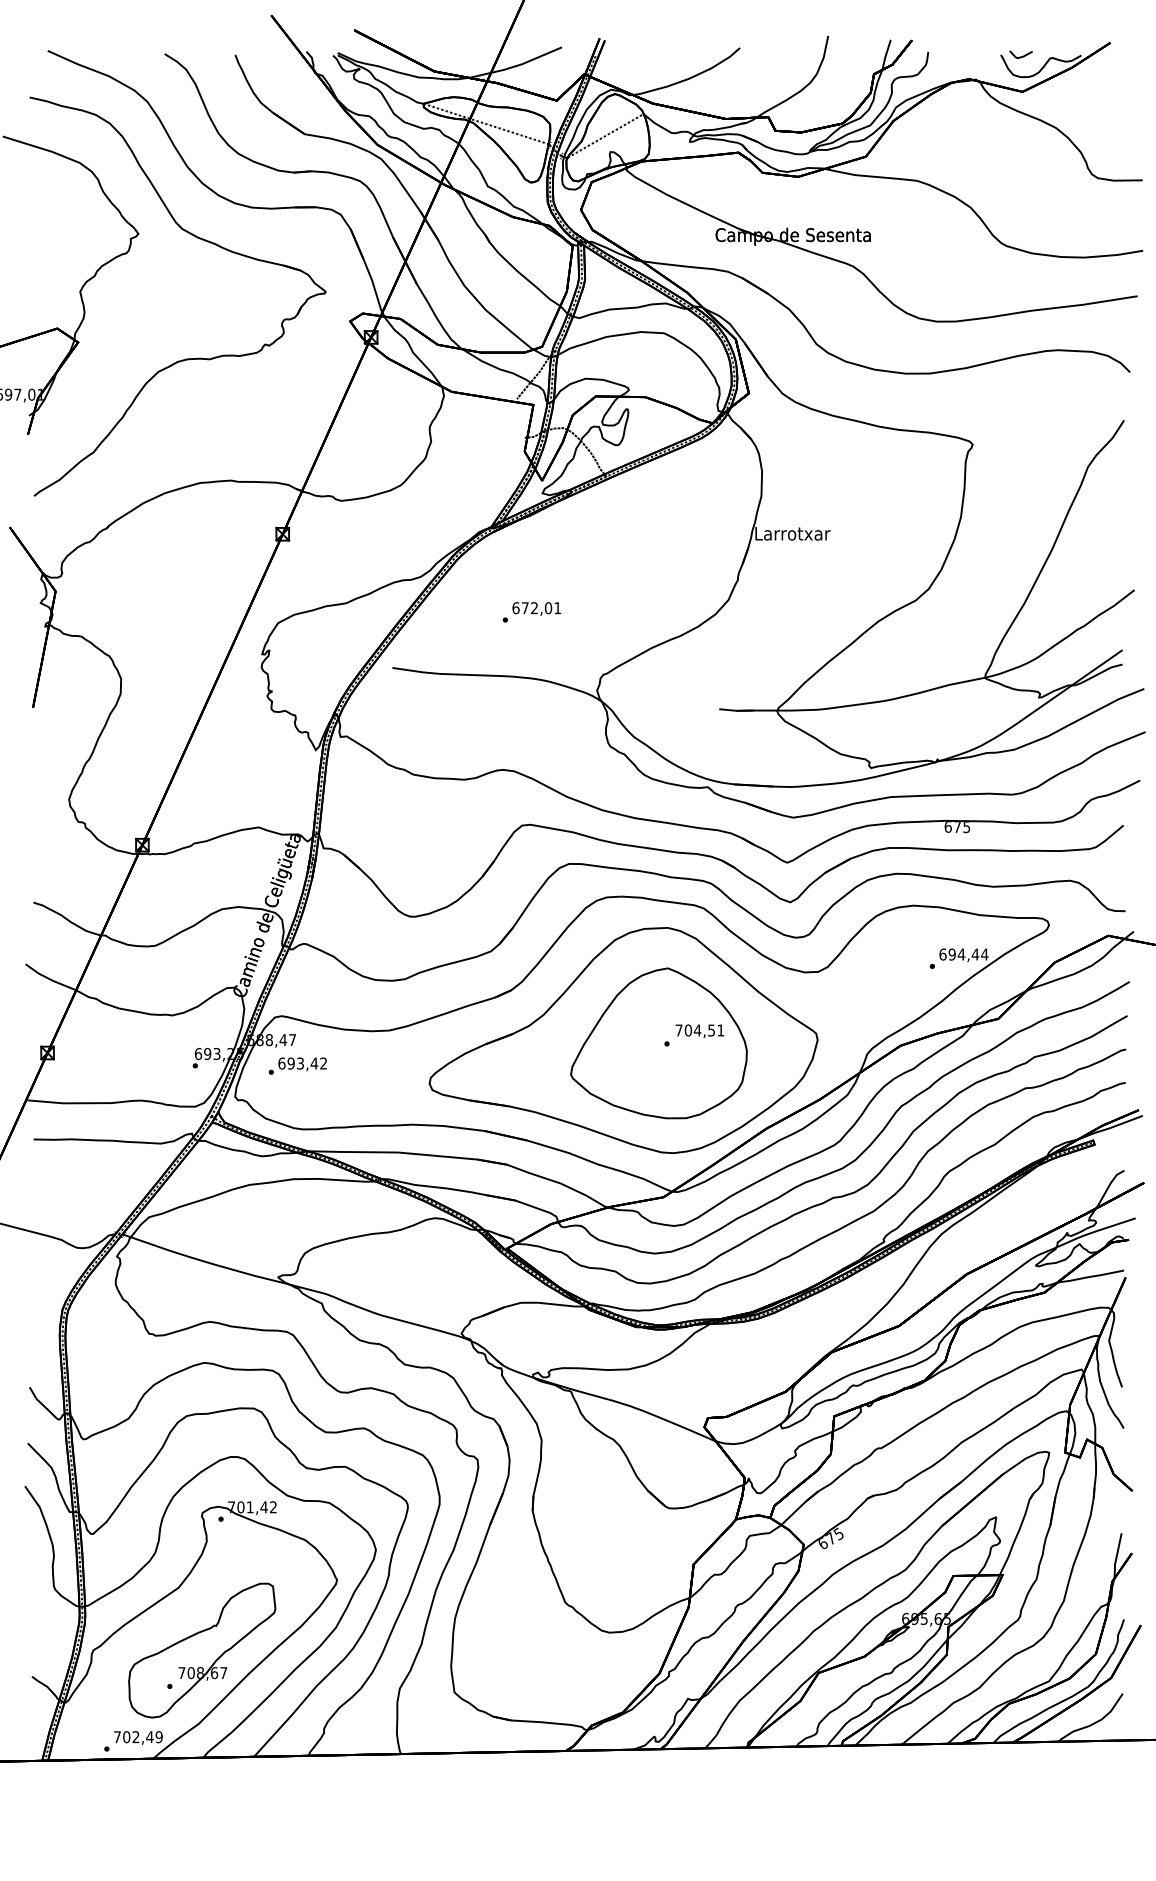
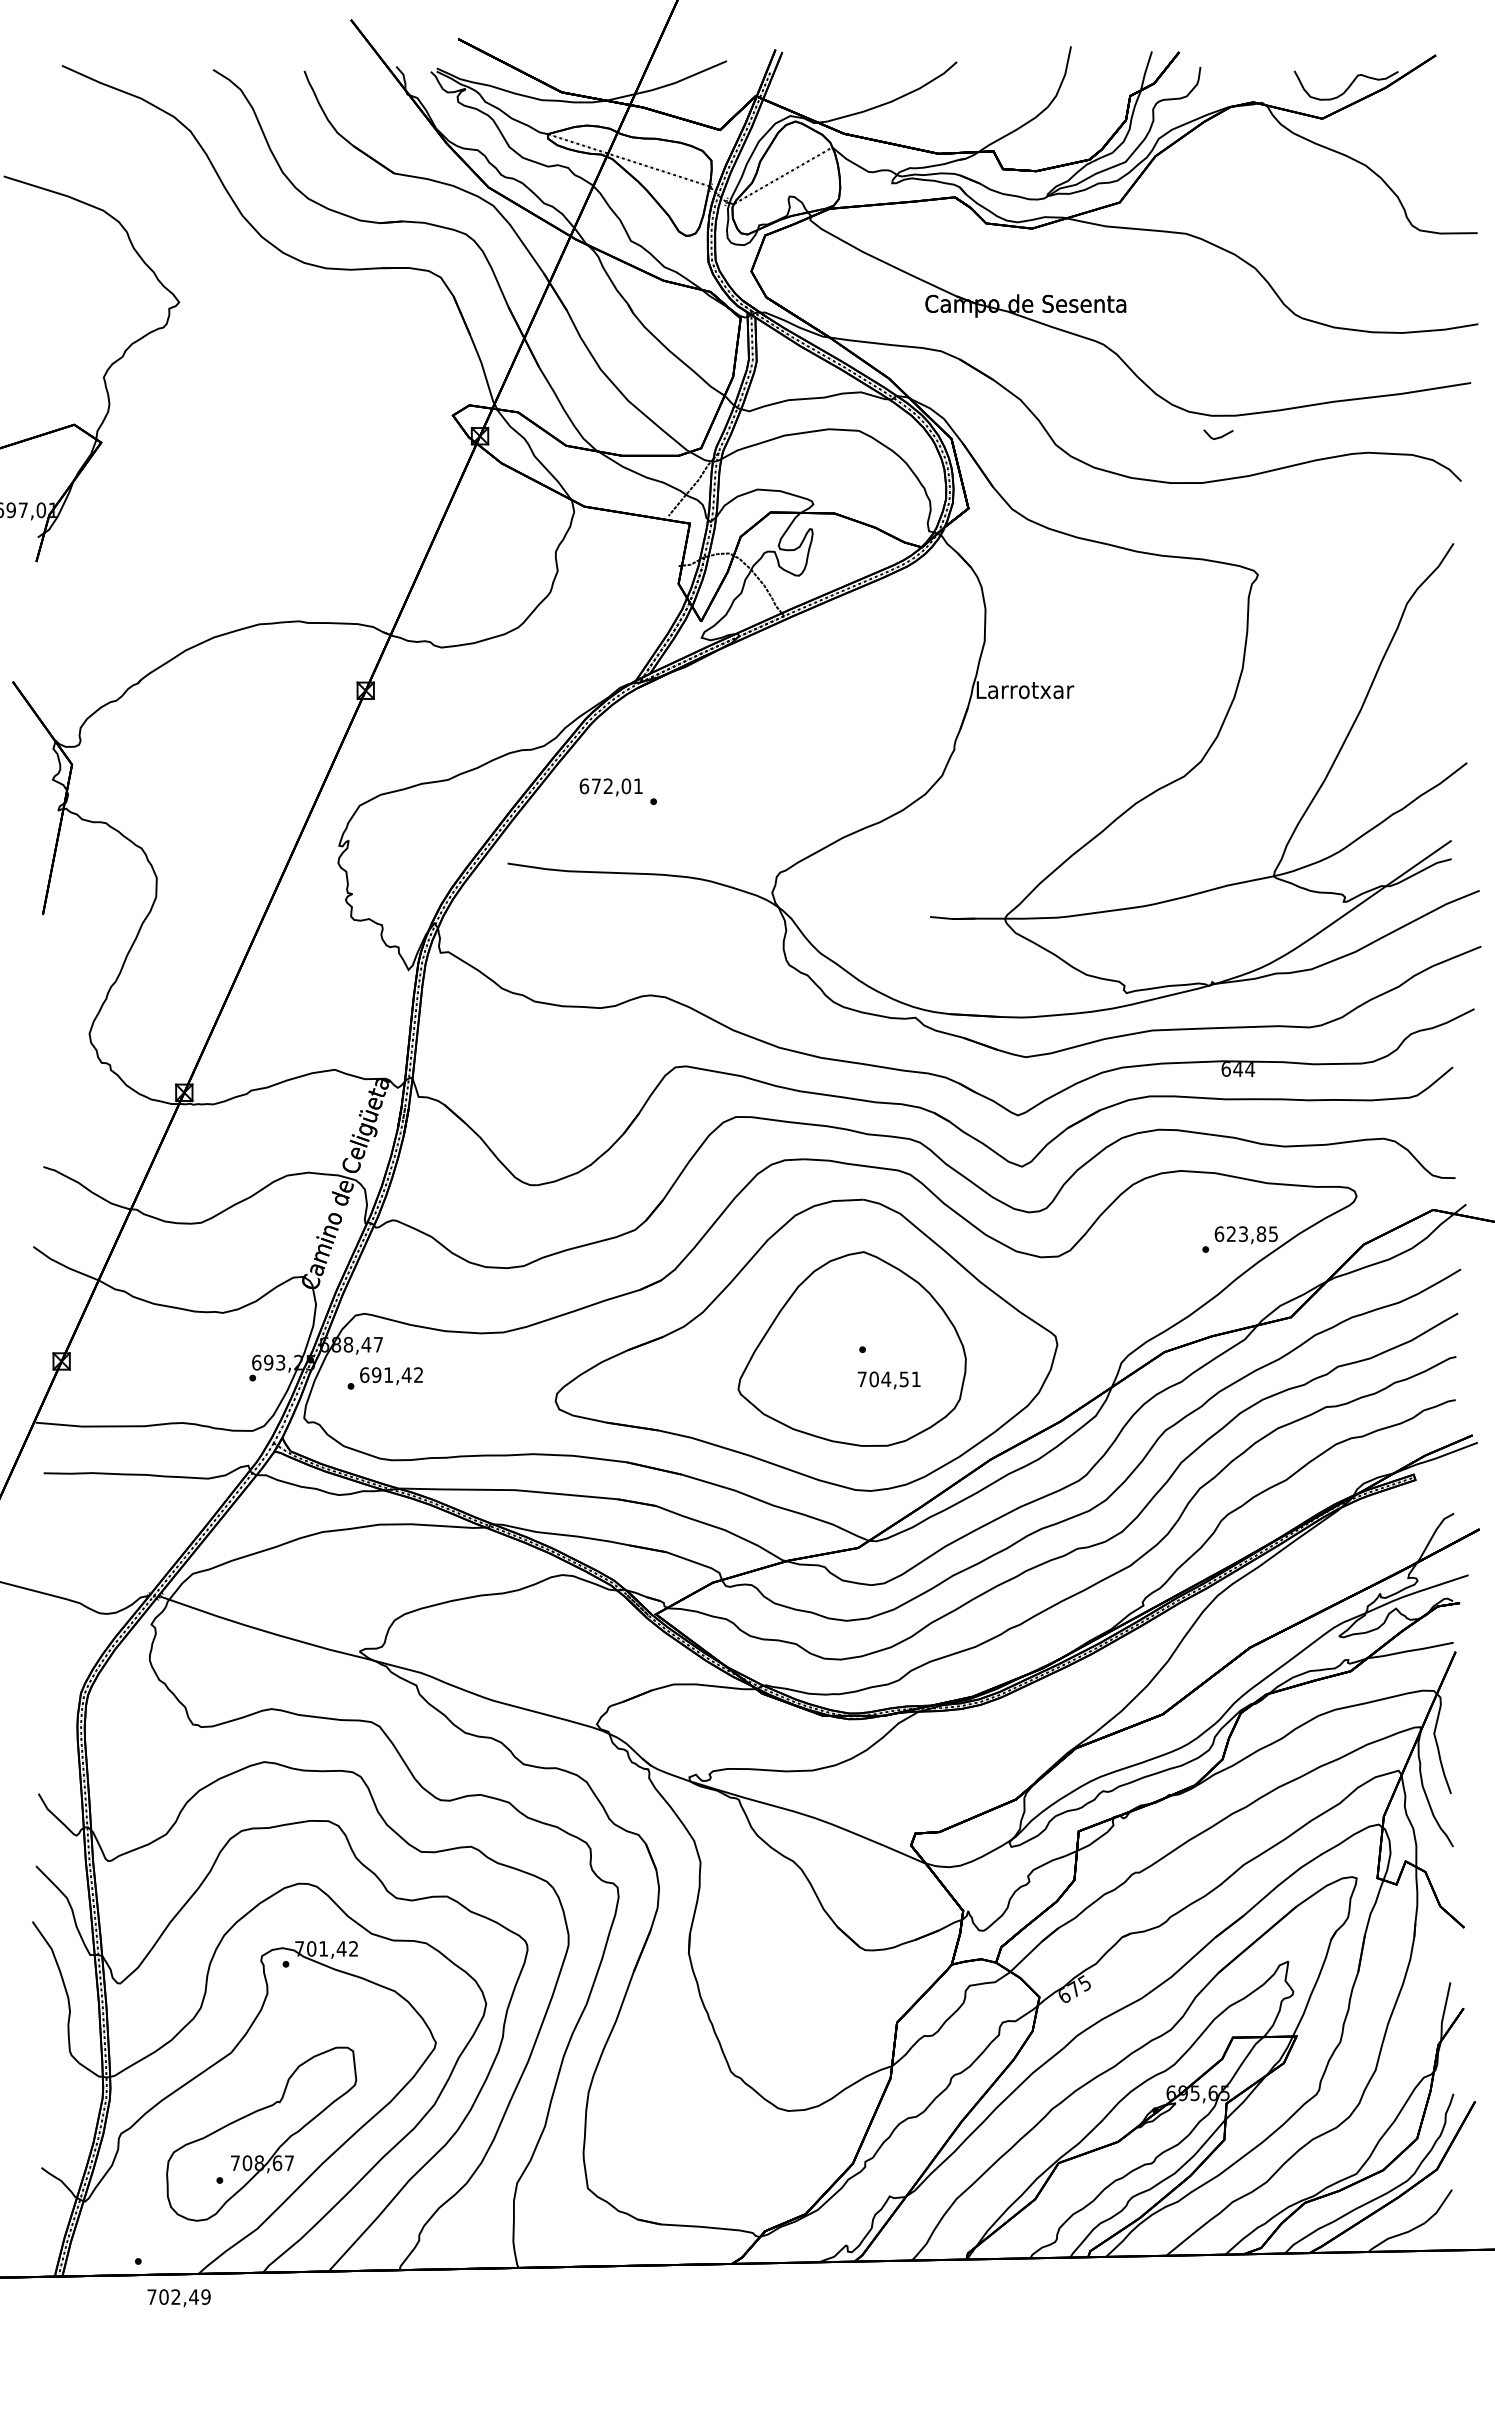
line: (1021, 56) -> (1219, 436), moved
part: (199, 239) -> (258, 309), removed
text: (536, 609) -> (610, 787), moved
text: (962, 827) -> (1244, 1069), 675 -> 644
text: (968, 954) -> (1252, 1234), 694,44 -> 623,85
text: (699, 1031) -> (888, 1380), moved
text: (300, 1063) -> (388, 1374), 693,42 -> 691,42
text: (137, 1738) -> (178, 2298), moved

